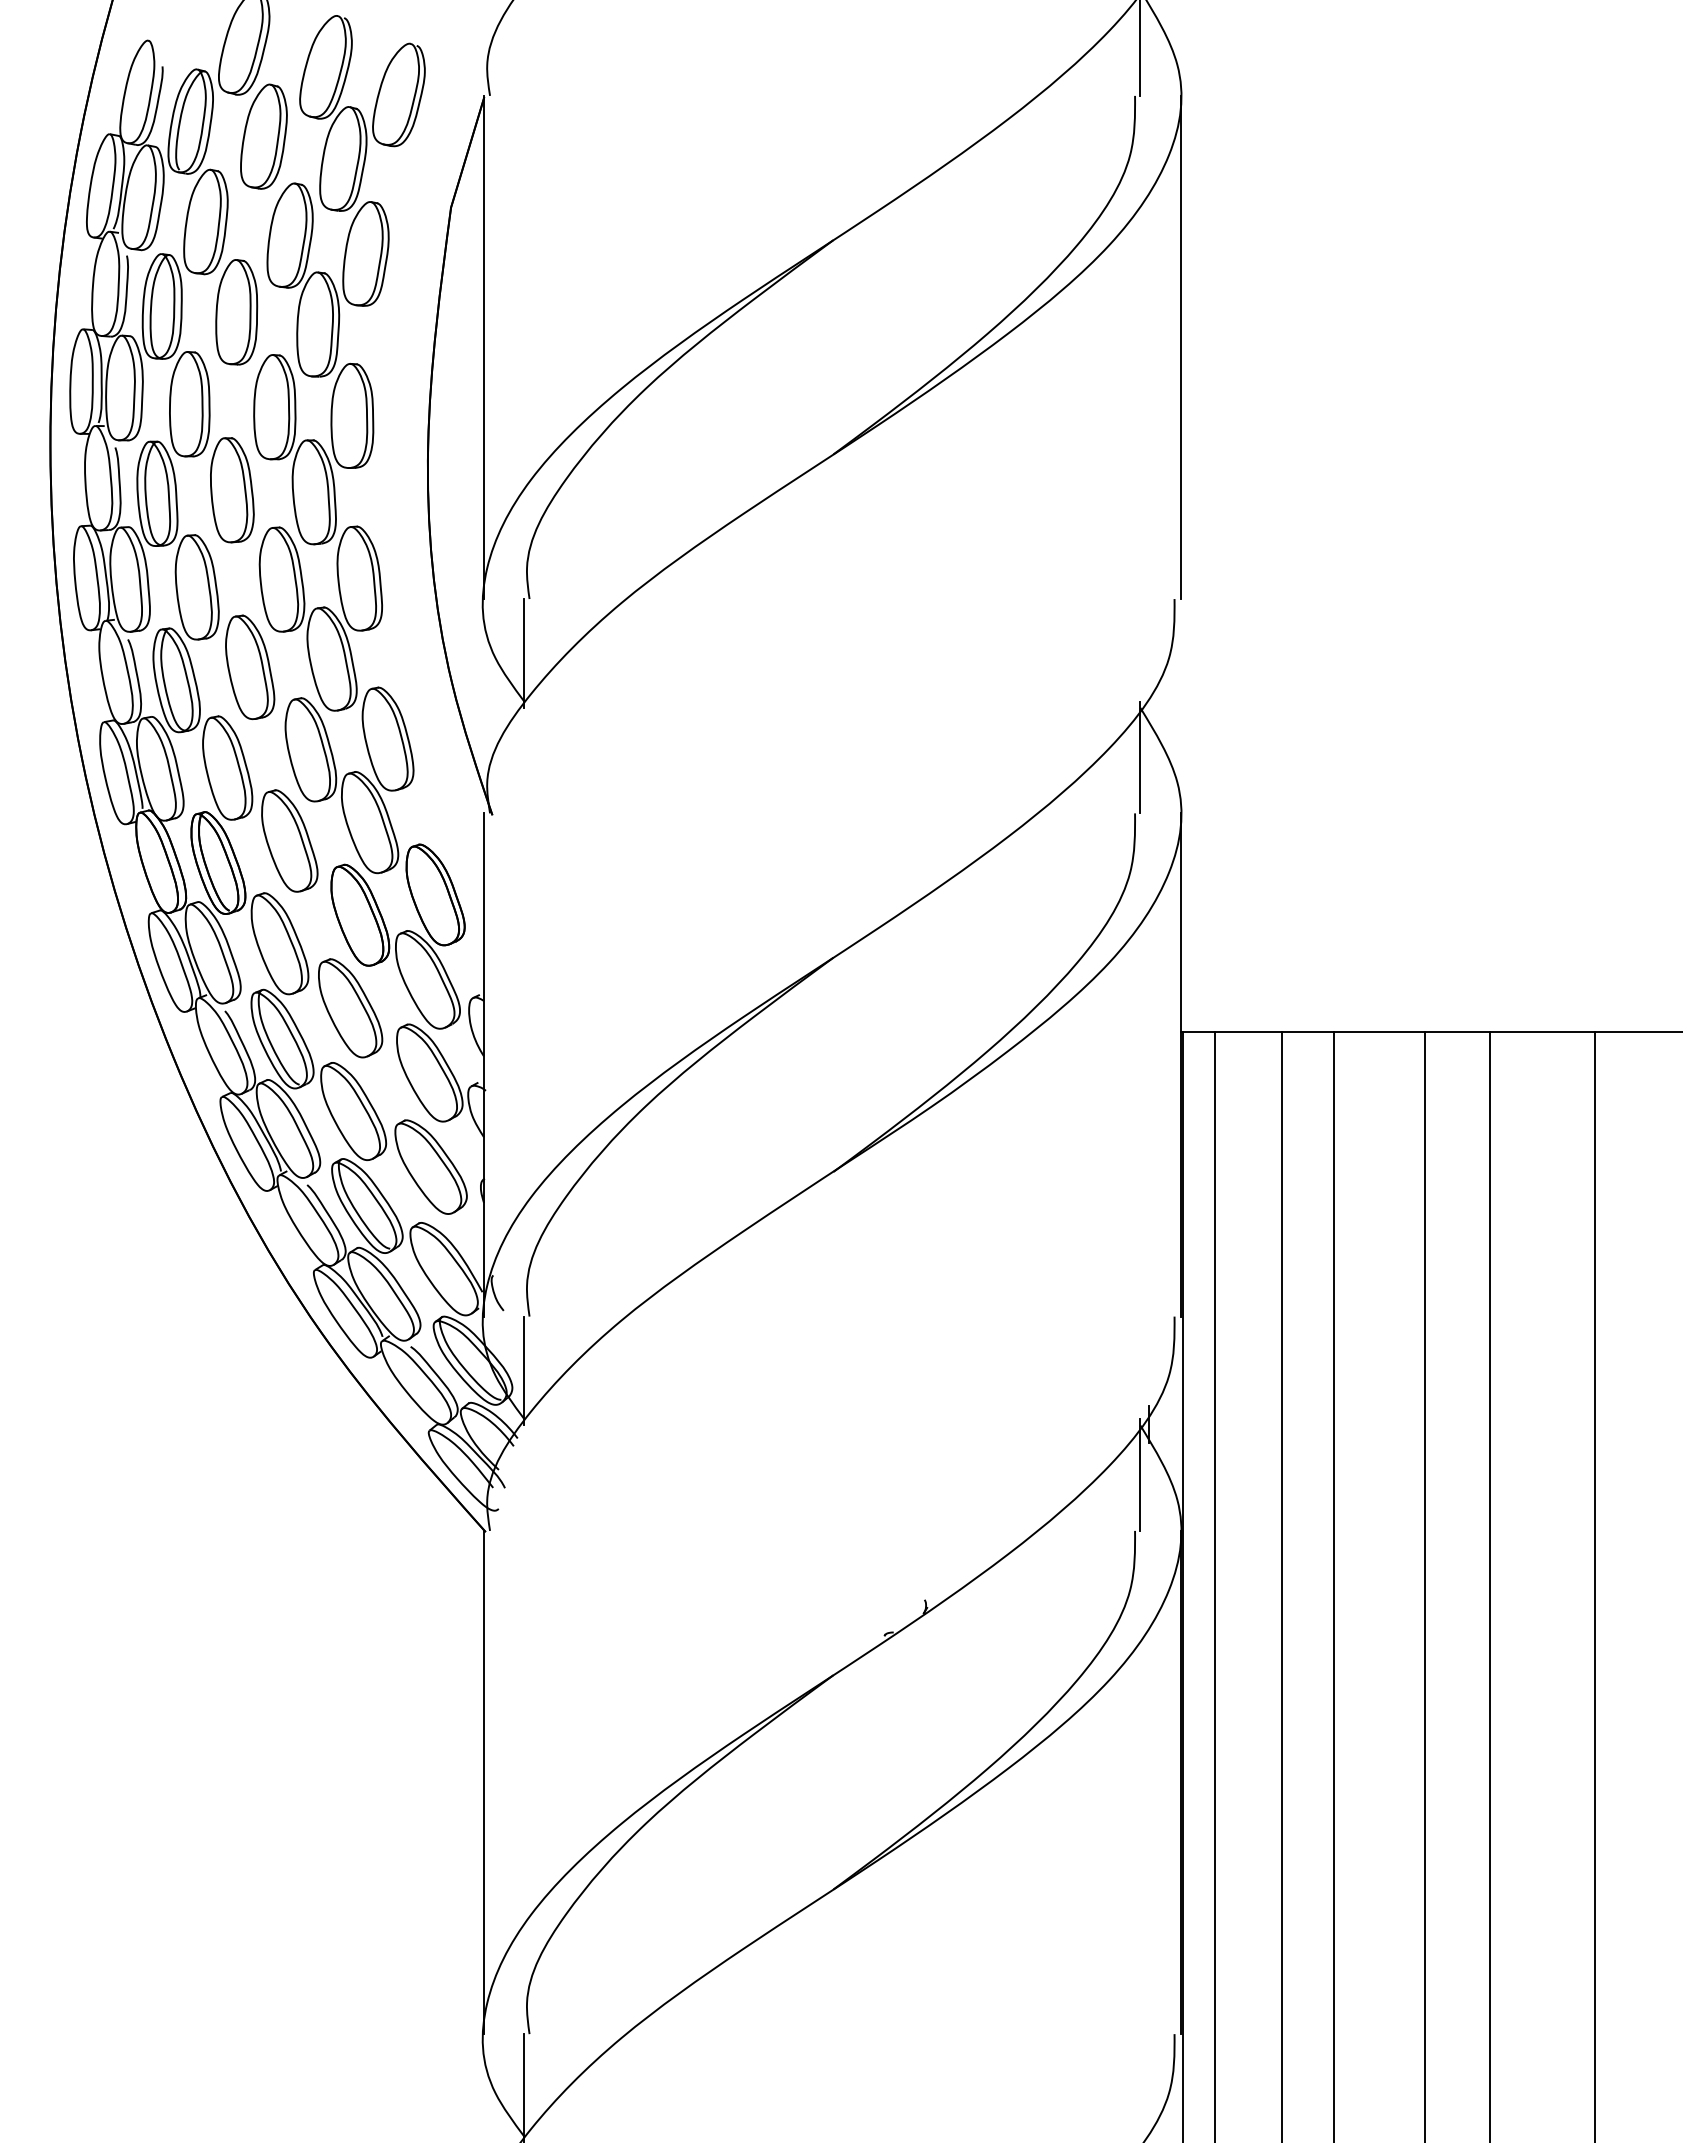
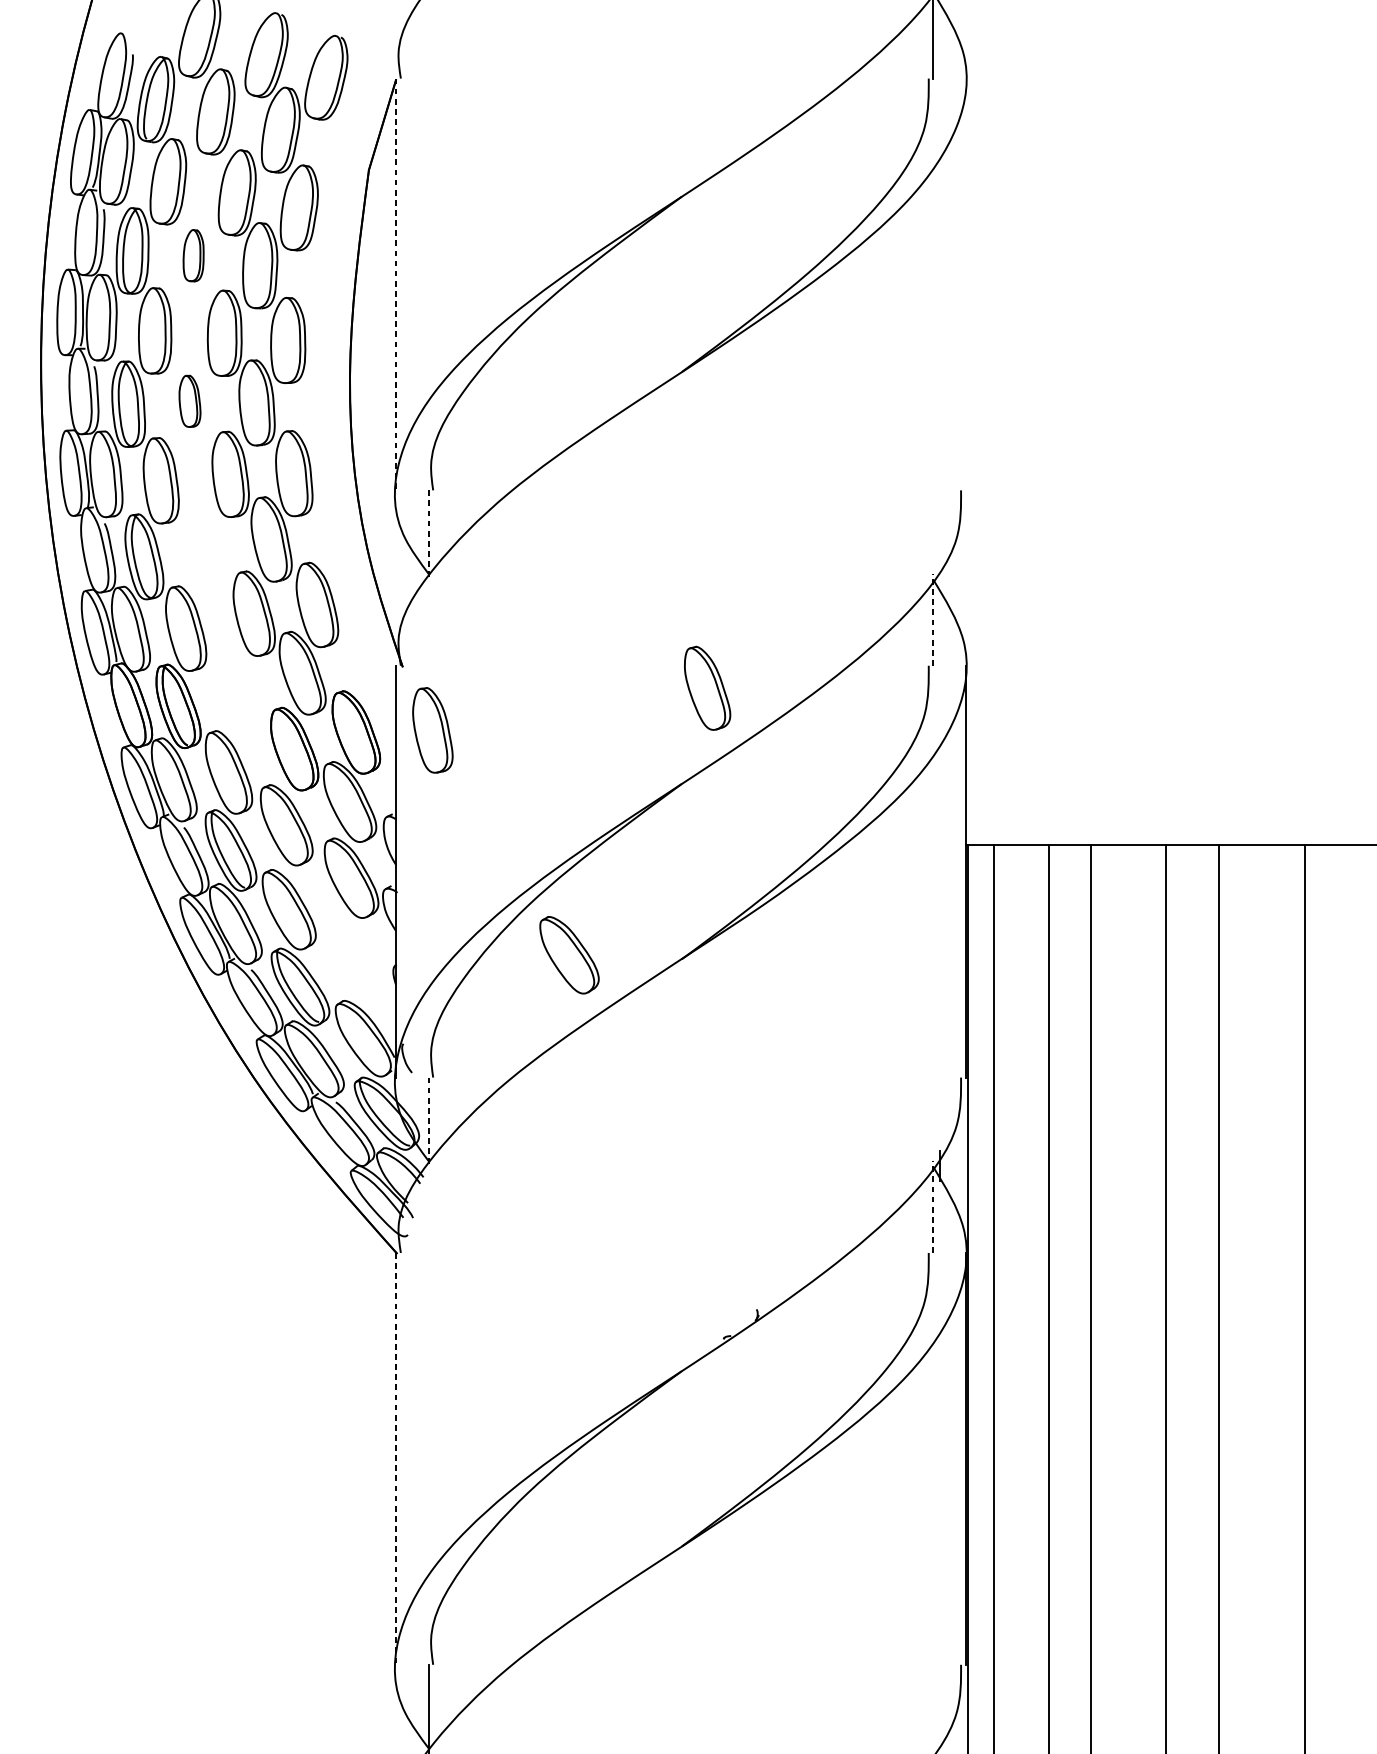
part: (236, 312) -> (193, 255), size x0.6
line: (484, 347) -> (396, 284), solid -> dashed
line: (1180, 347) -> (965, 284), removed
part: (232, 490) -> (190, 401), size x0.6
line: (524, 654) -> (429, 535), solid -> dashed
part: (250, 667) -> (433, 730), moved
line: (1140, 757) -> (933, 620), solid -> dashed
part: (289, 840) -> (707, 687), moved
part: (430, 1166) -> (569, 954), moved
line: (524, 1371) -> (429, 1122), solid -> dashed
line: (1140, 1474) -> (933, 1206), solid -> dashed
line: (484, 1782) -> (396, 1458), solid -> dashed

